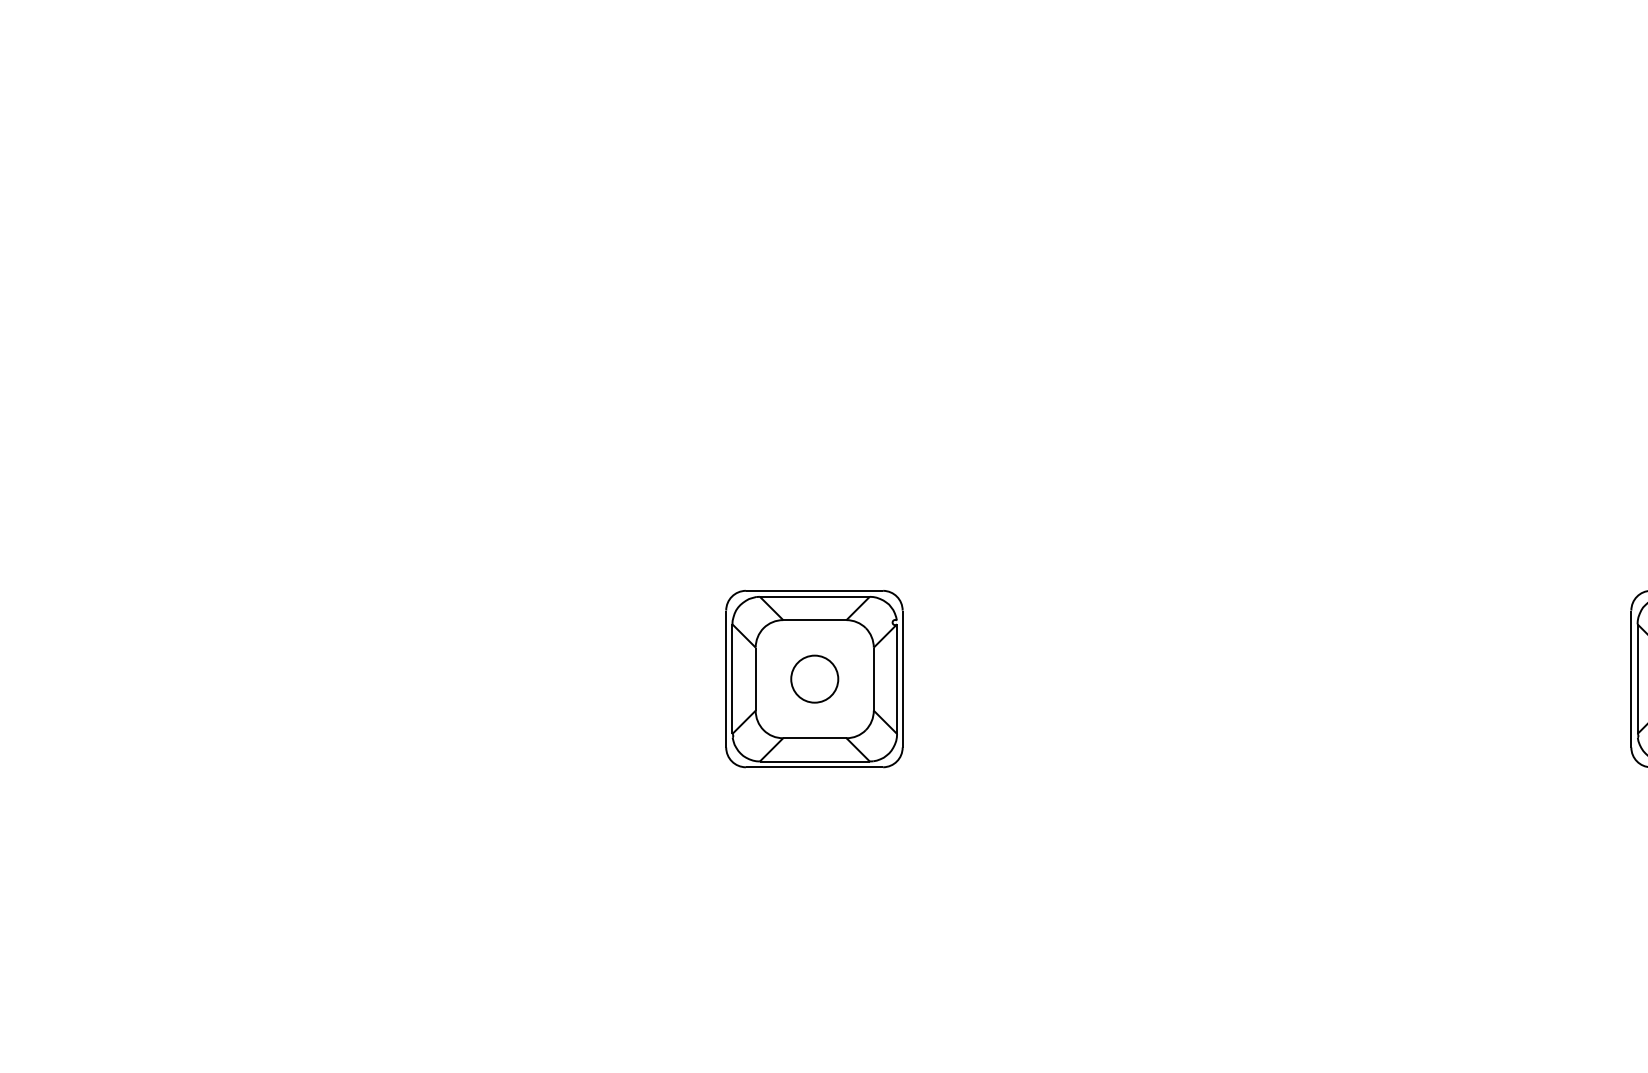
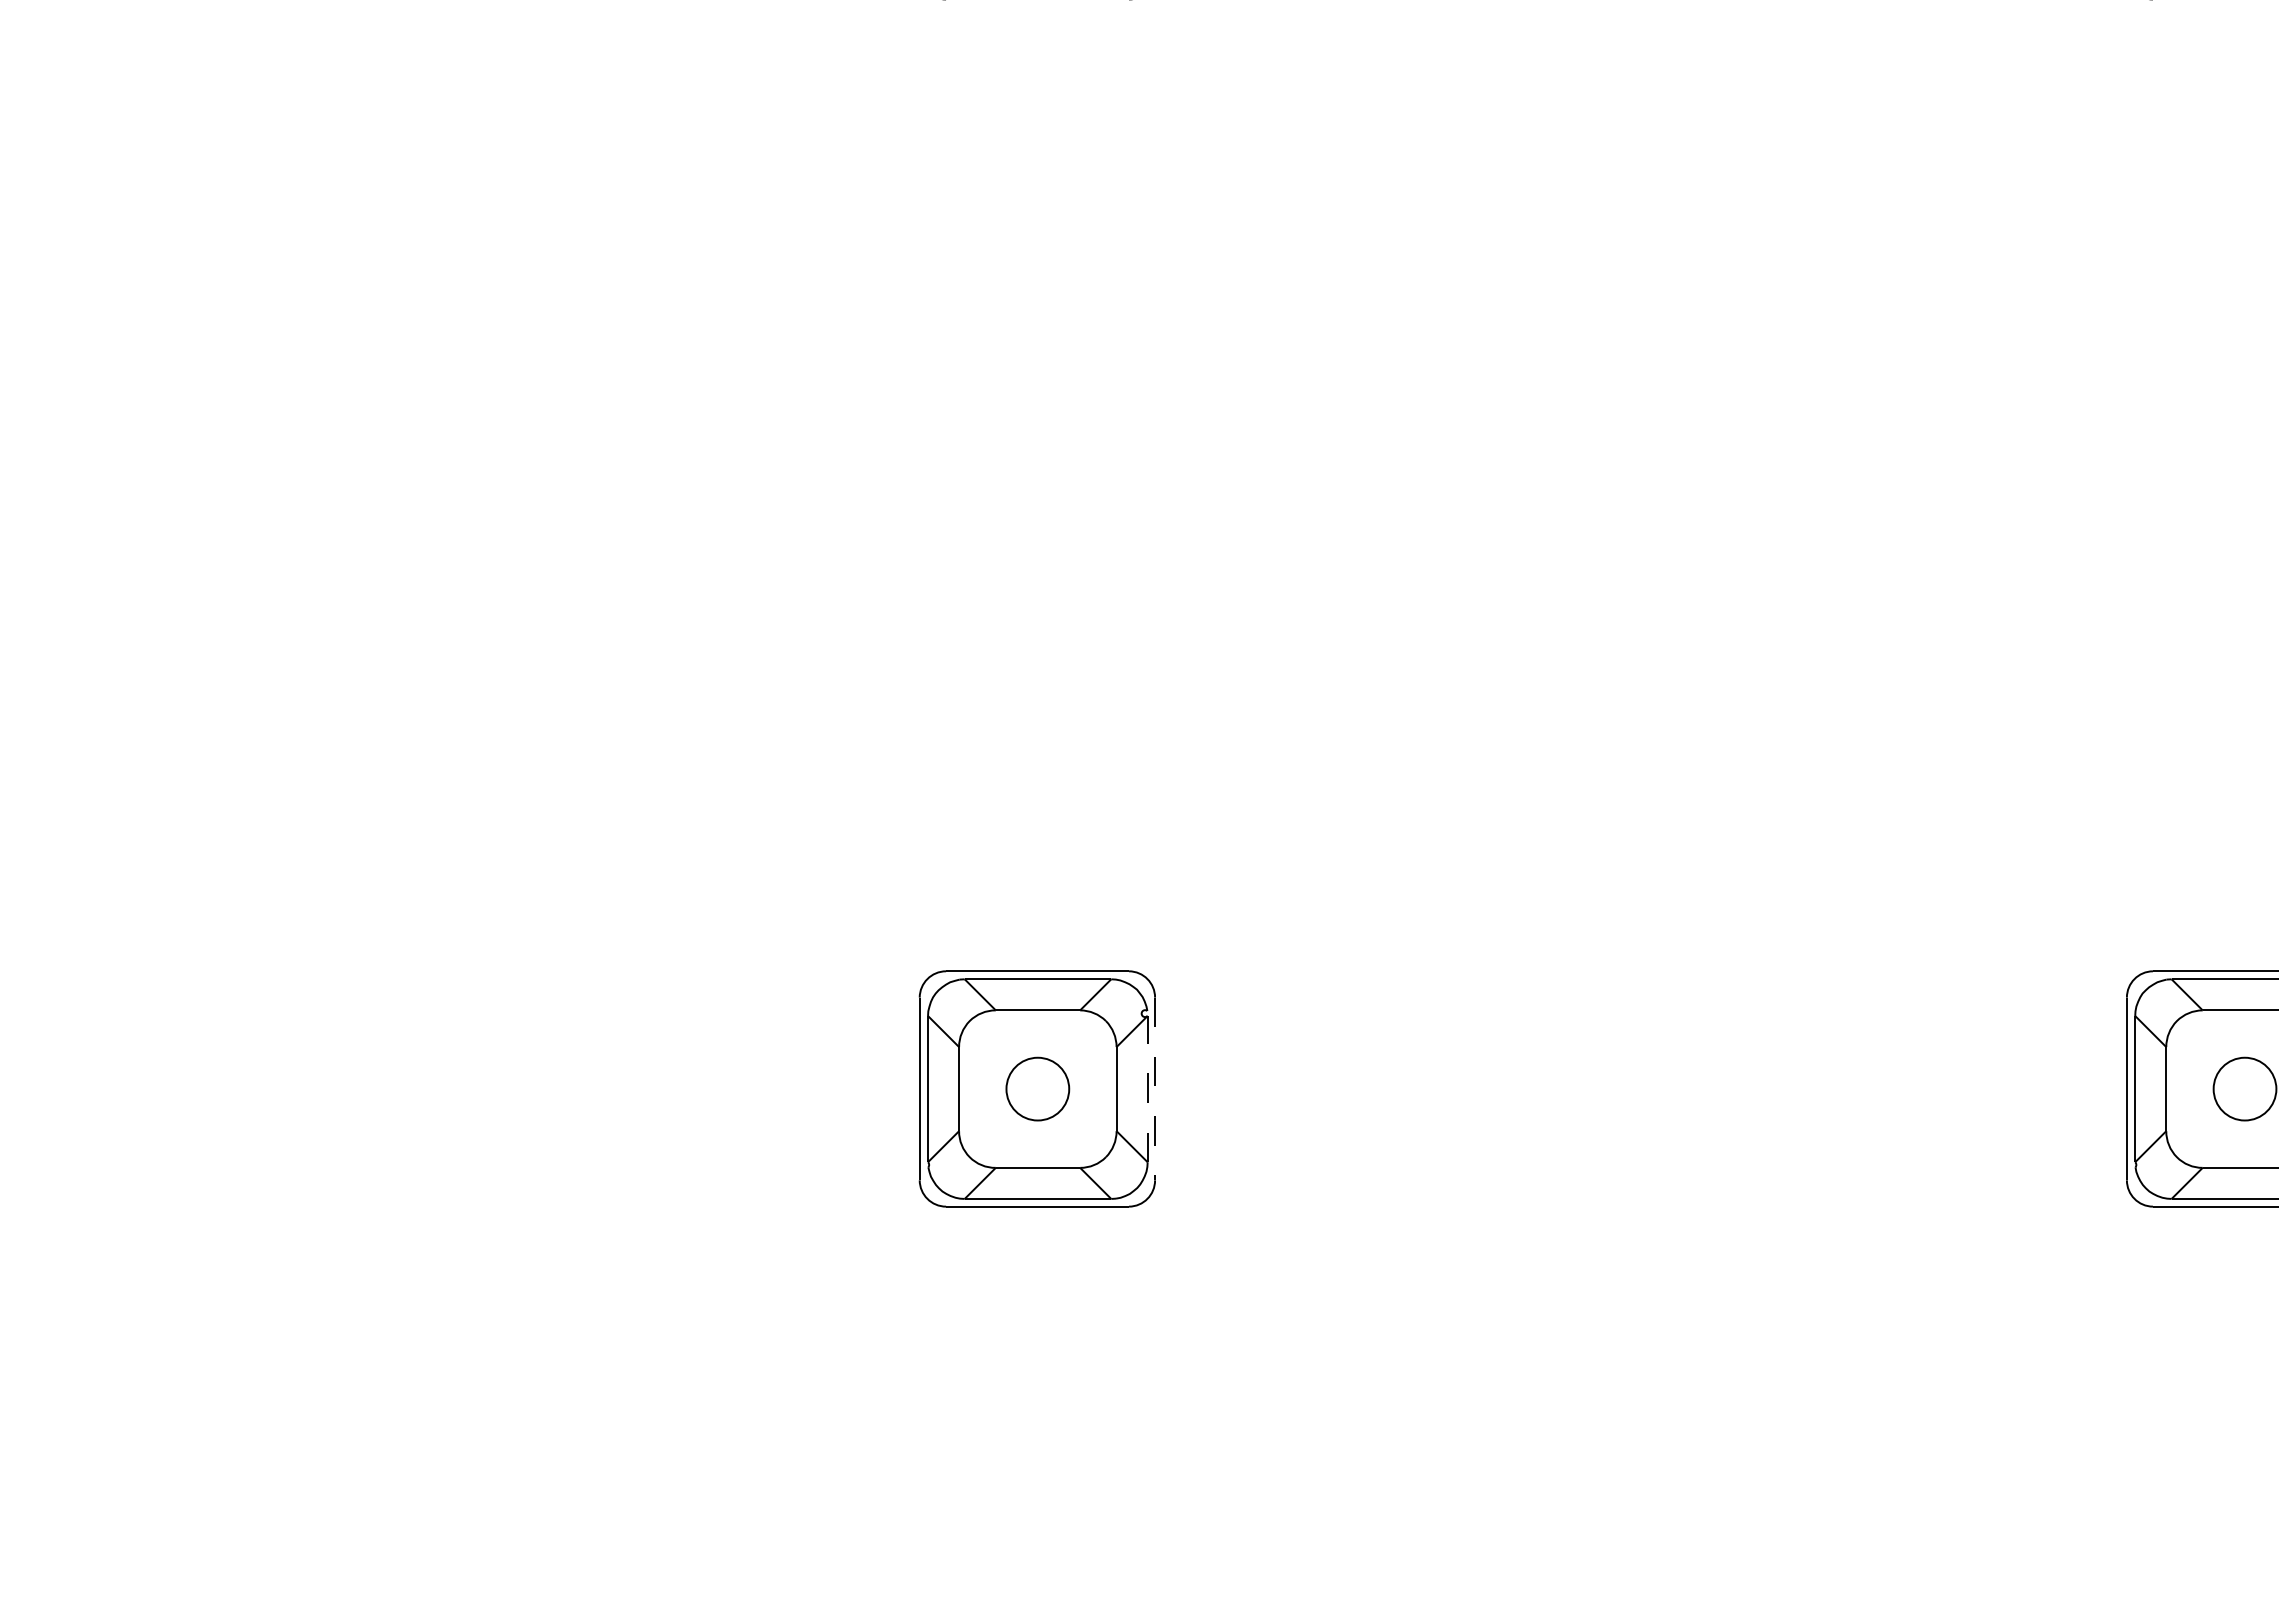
line: (896, 678) -> (1147, 1088), solid -> dashed
line: (902, 679) -> (1155, 1089), solid -> dashed

